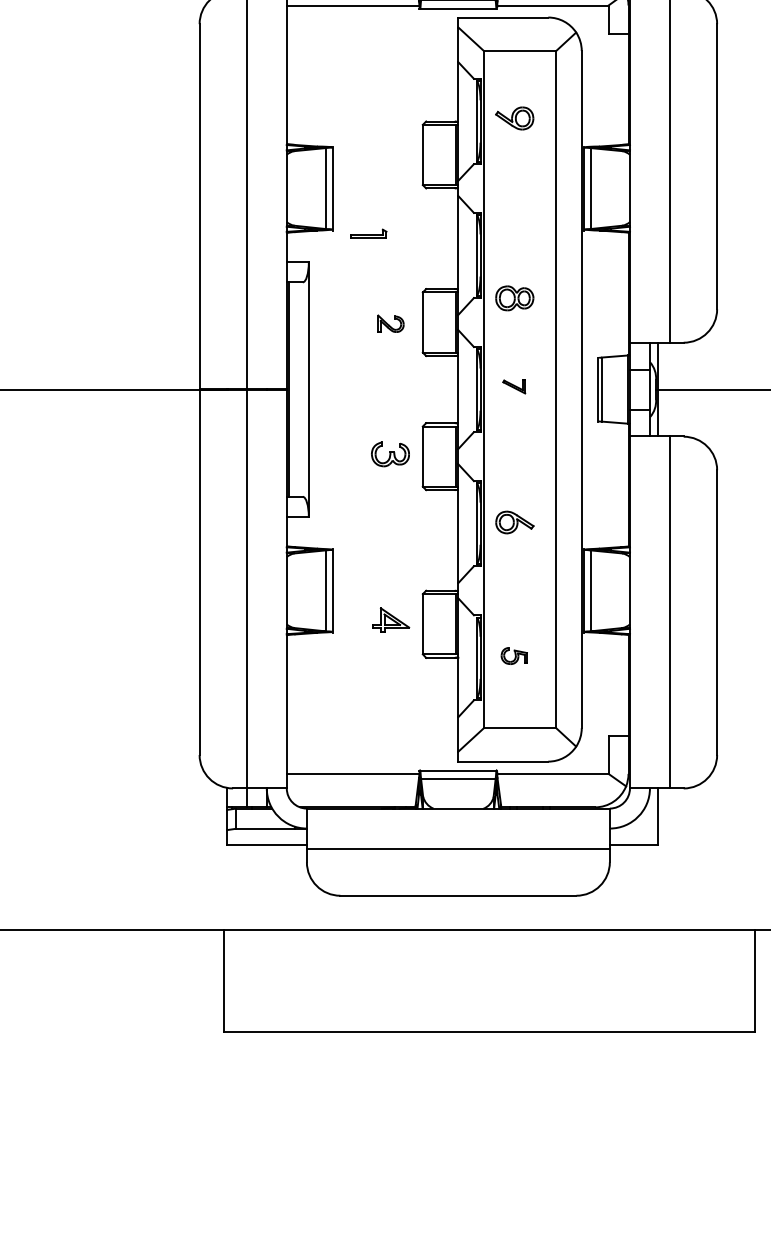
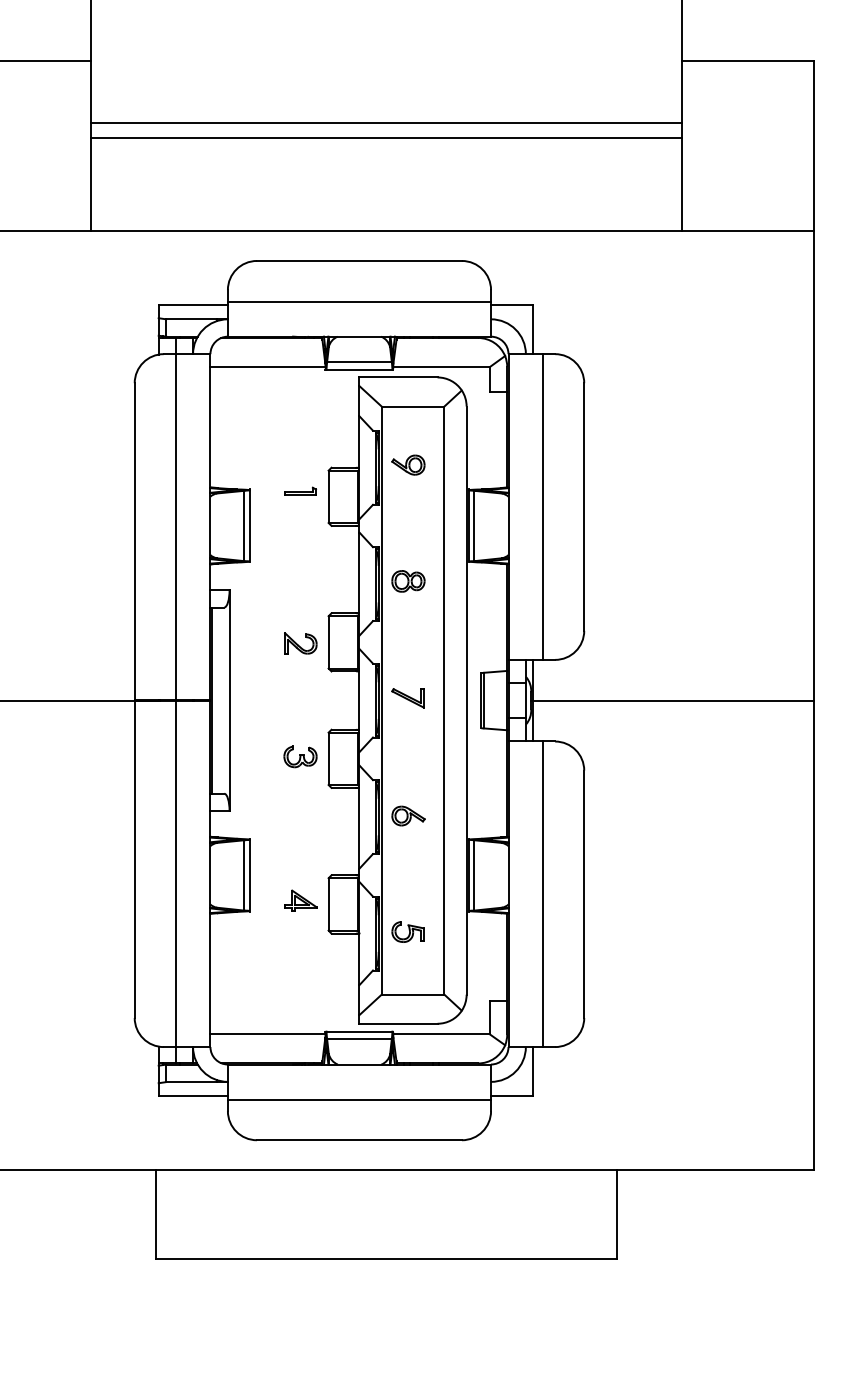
part: (368, 232) -> (300, 490), moved
part: (514, 298) -> (408, 581), moved
part: (390, 323) -> (300, 643), size x1.43
part: (513, 387) -> (407, 698), size x1.67
part: (513, 655) -> (407, 931), size x1.43

